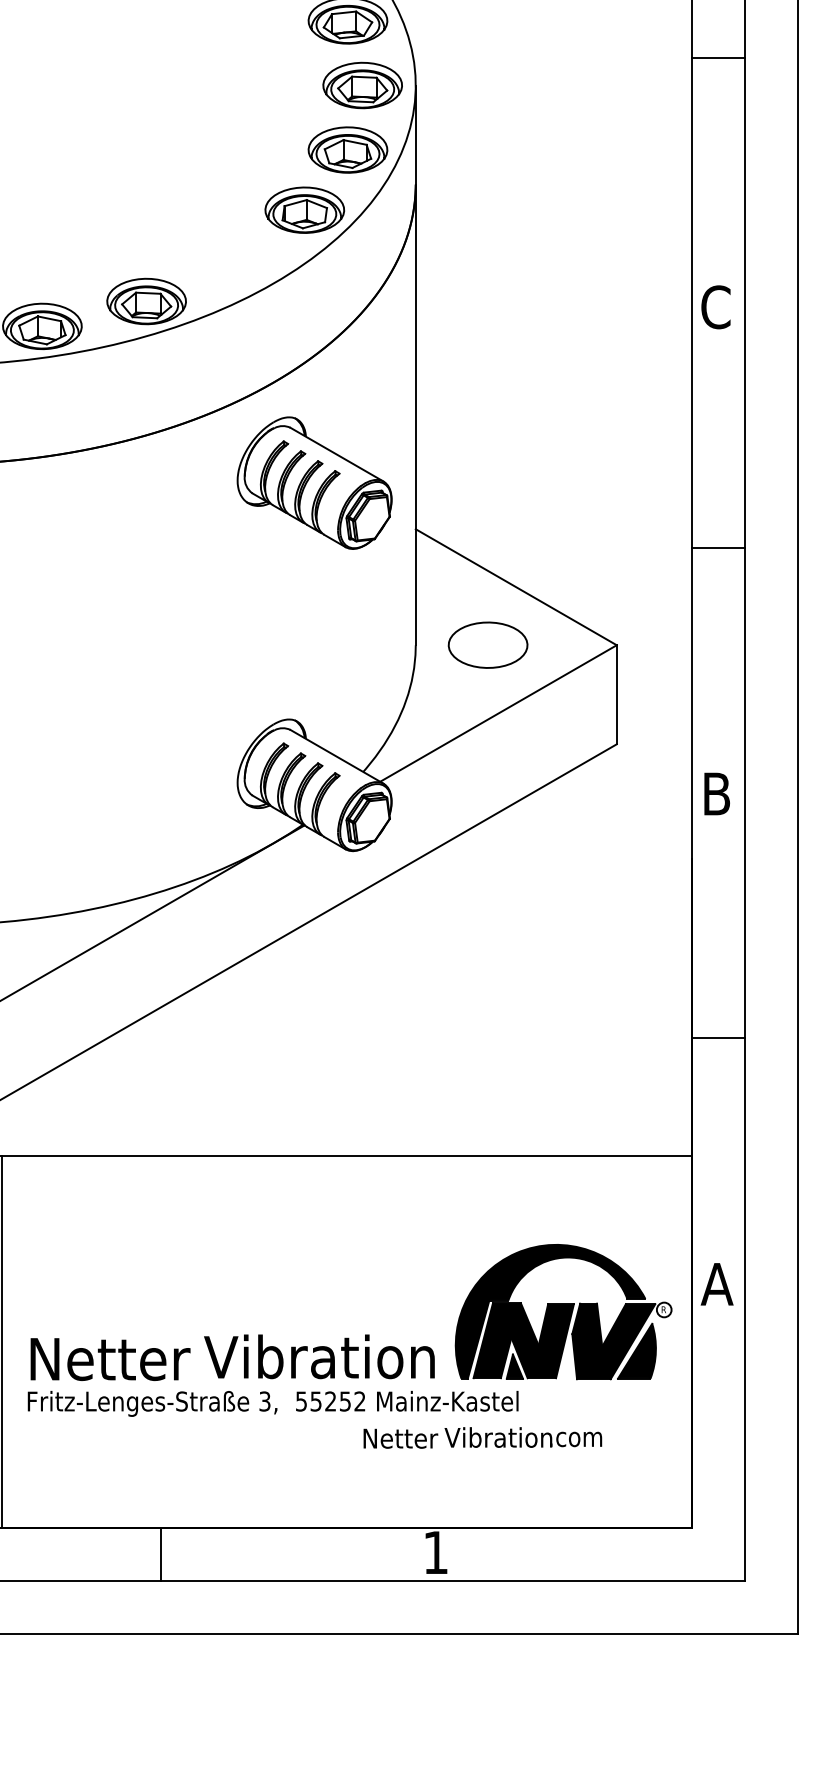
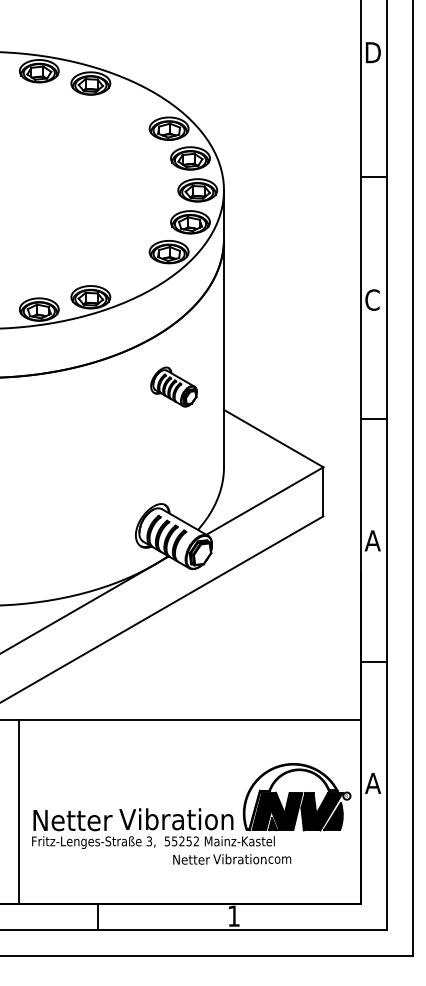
part: (313, 481) -> (173, 386), size x0.6
part: (487, 645) -> (259, 467), removed
text: (715, 793) -> (372, 540), B -> A
fill: (550, 1310) -> (290, 796), removed
text: (483, 1438) -> (232, 859), moved

